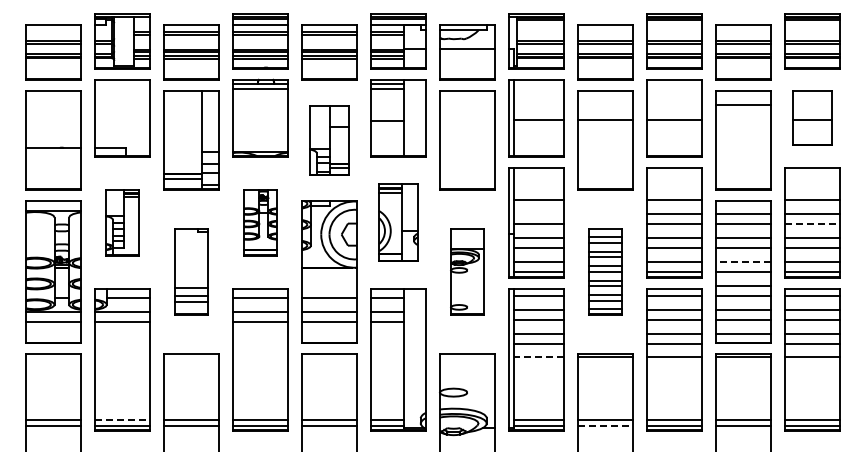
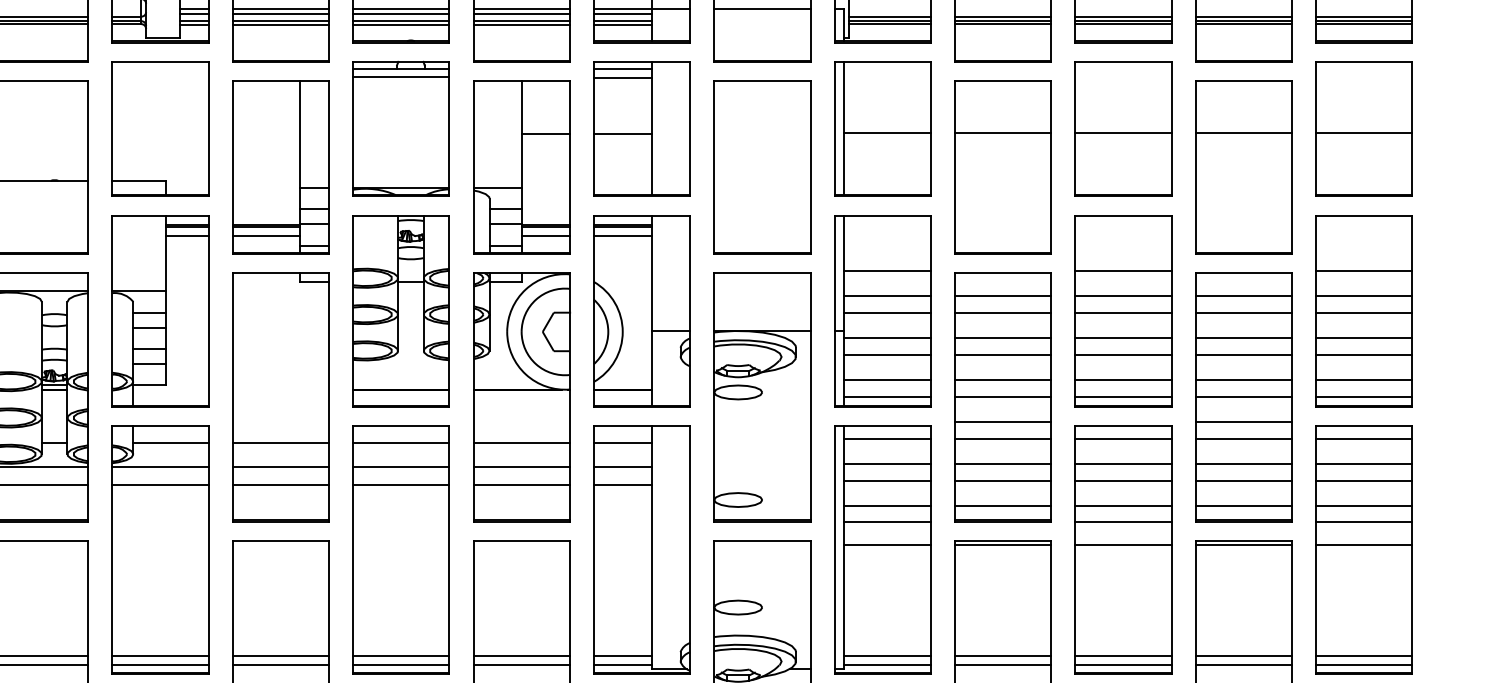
line: (743, 105) -> (1243, 132), moved
part: (812, 118) -> (1364, 129), size x1.43
part: (329, 140) -> (521, 167), size x1.43
line: (539, 214) -> (887, 296), added
part: (122, 222) -> (160, 310), size x1.67
part: (260, 222) -> (401, 310), size x1.67
part: (398, 222) -> (641, 310), size x1.43
line: (812, 223) -> (1364, 312), dashed -> solid
line: (743, 262) -> (1243, 380), dashed -> solid
part: (191, 271) -> (280, 396), size x1.67
part: (467, 271) -> (762, 396), size x1.67
part: (605, 271) -> (1003, 396), size x1.67
line: (539, 356) -> (887, 544), dashed -> solid
line: (122, 420) -> (160, 656), dashed -> solid
line: (605, 425) -> (1003, 664), dashed -> solid

